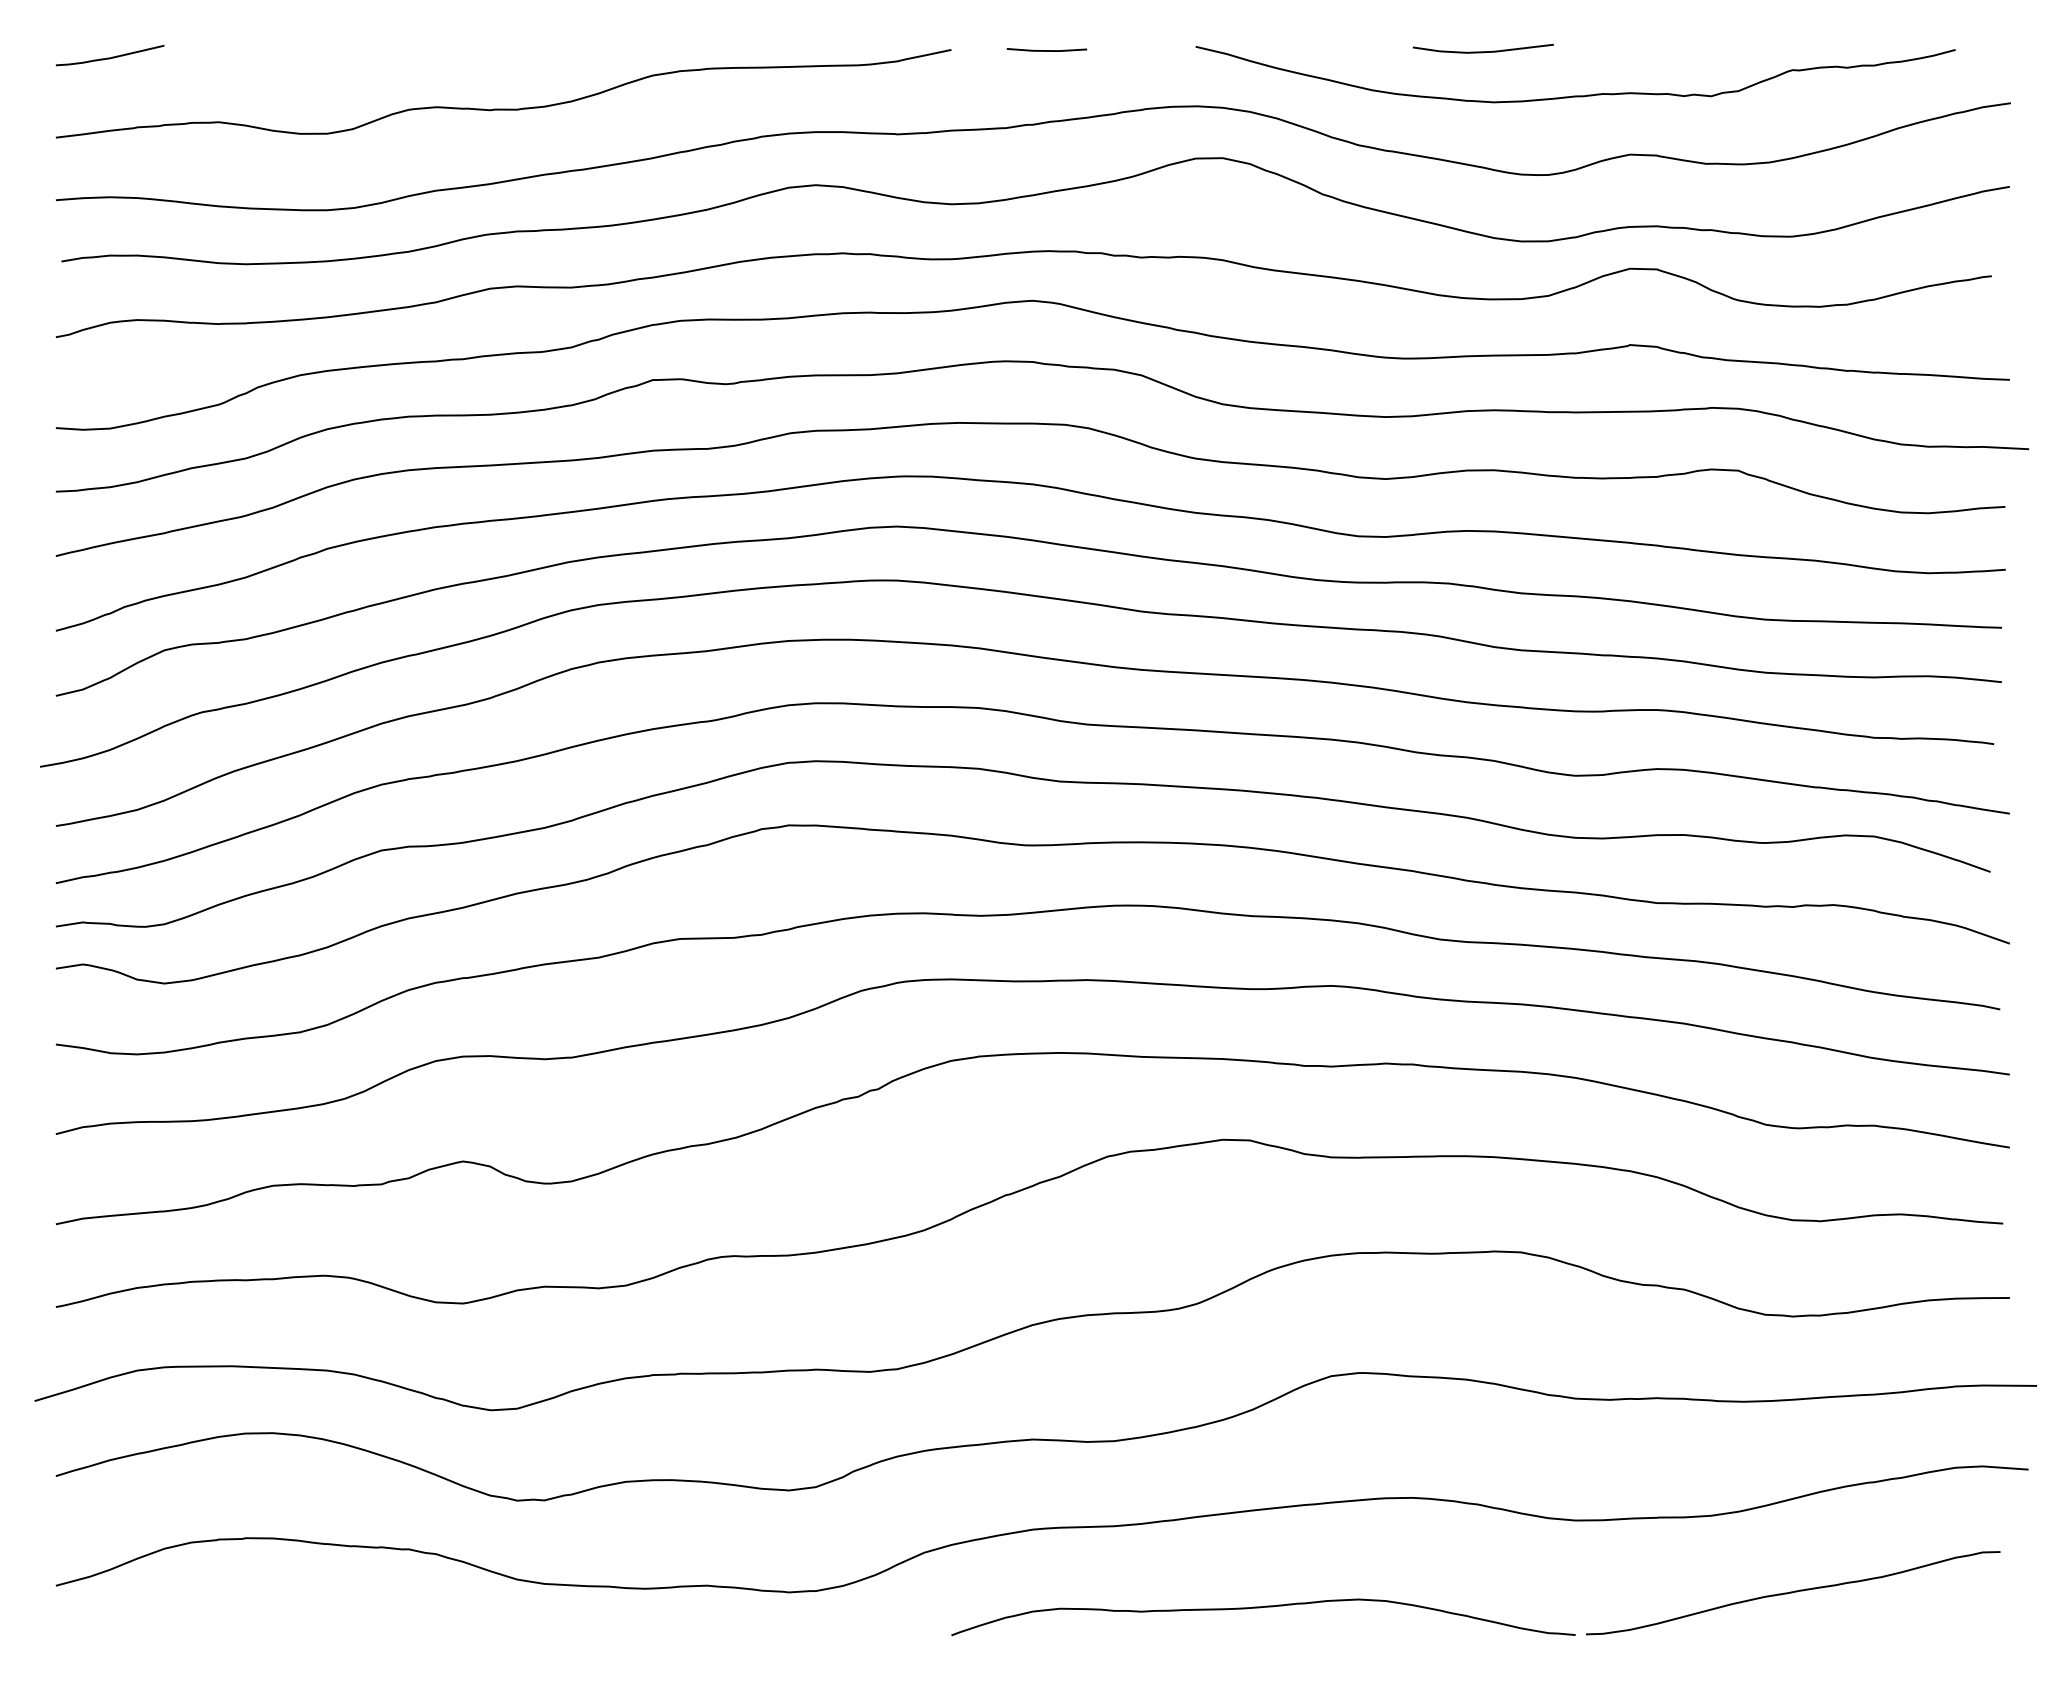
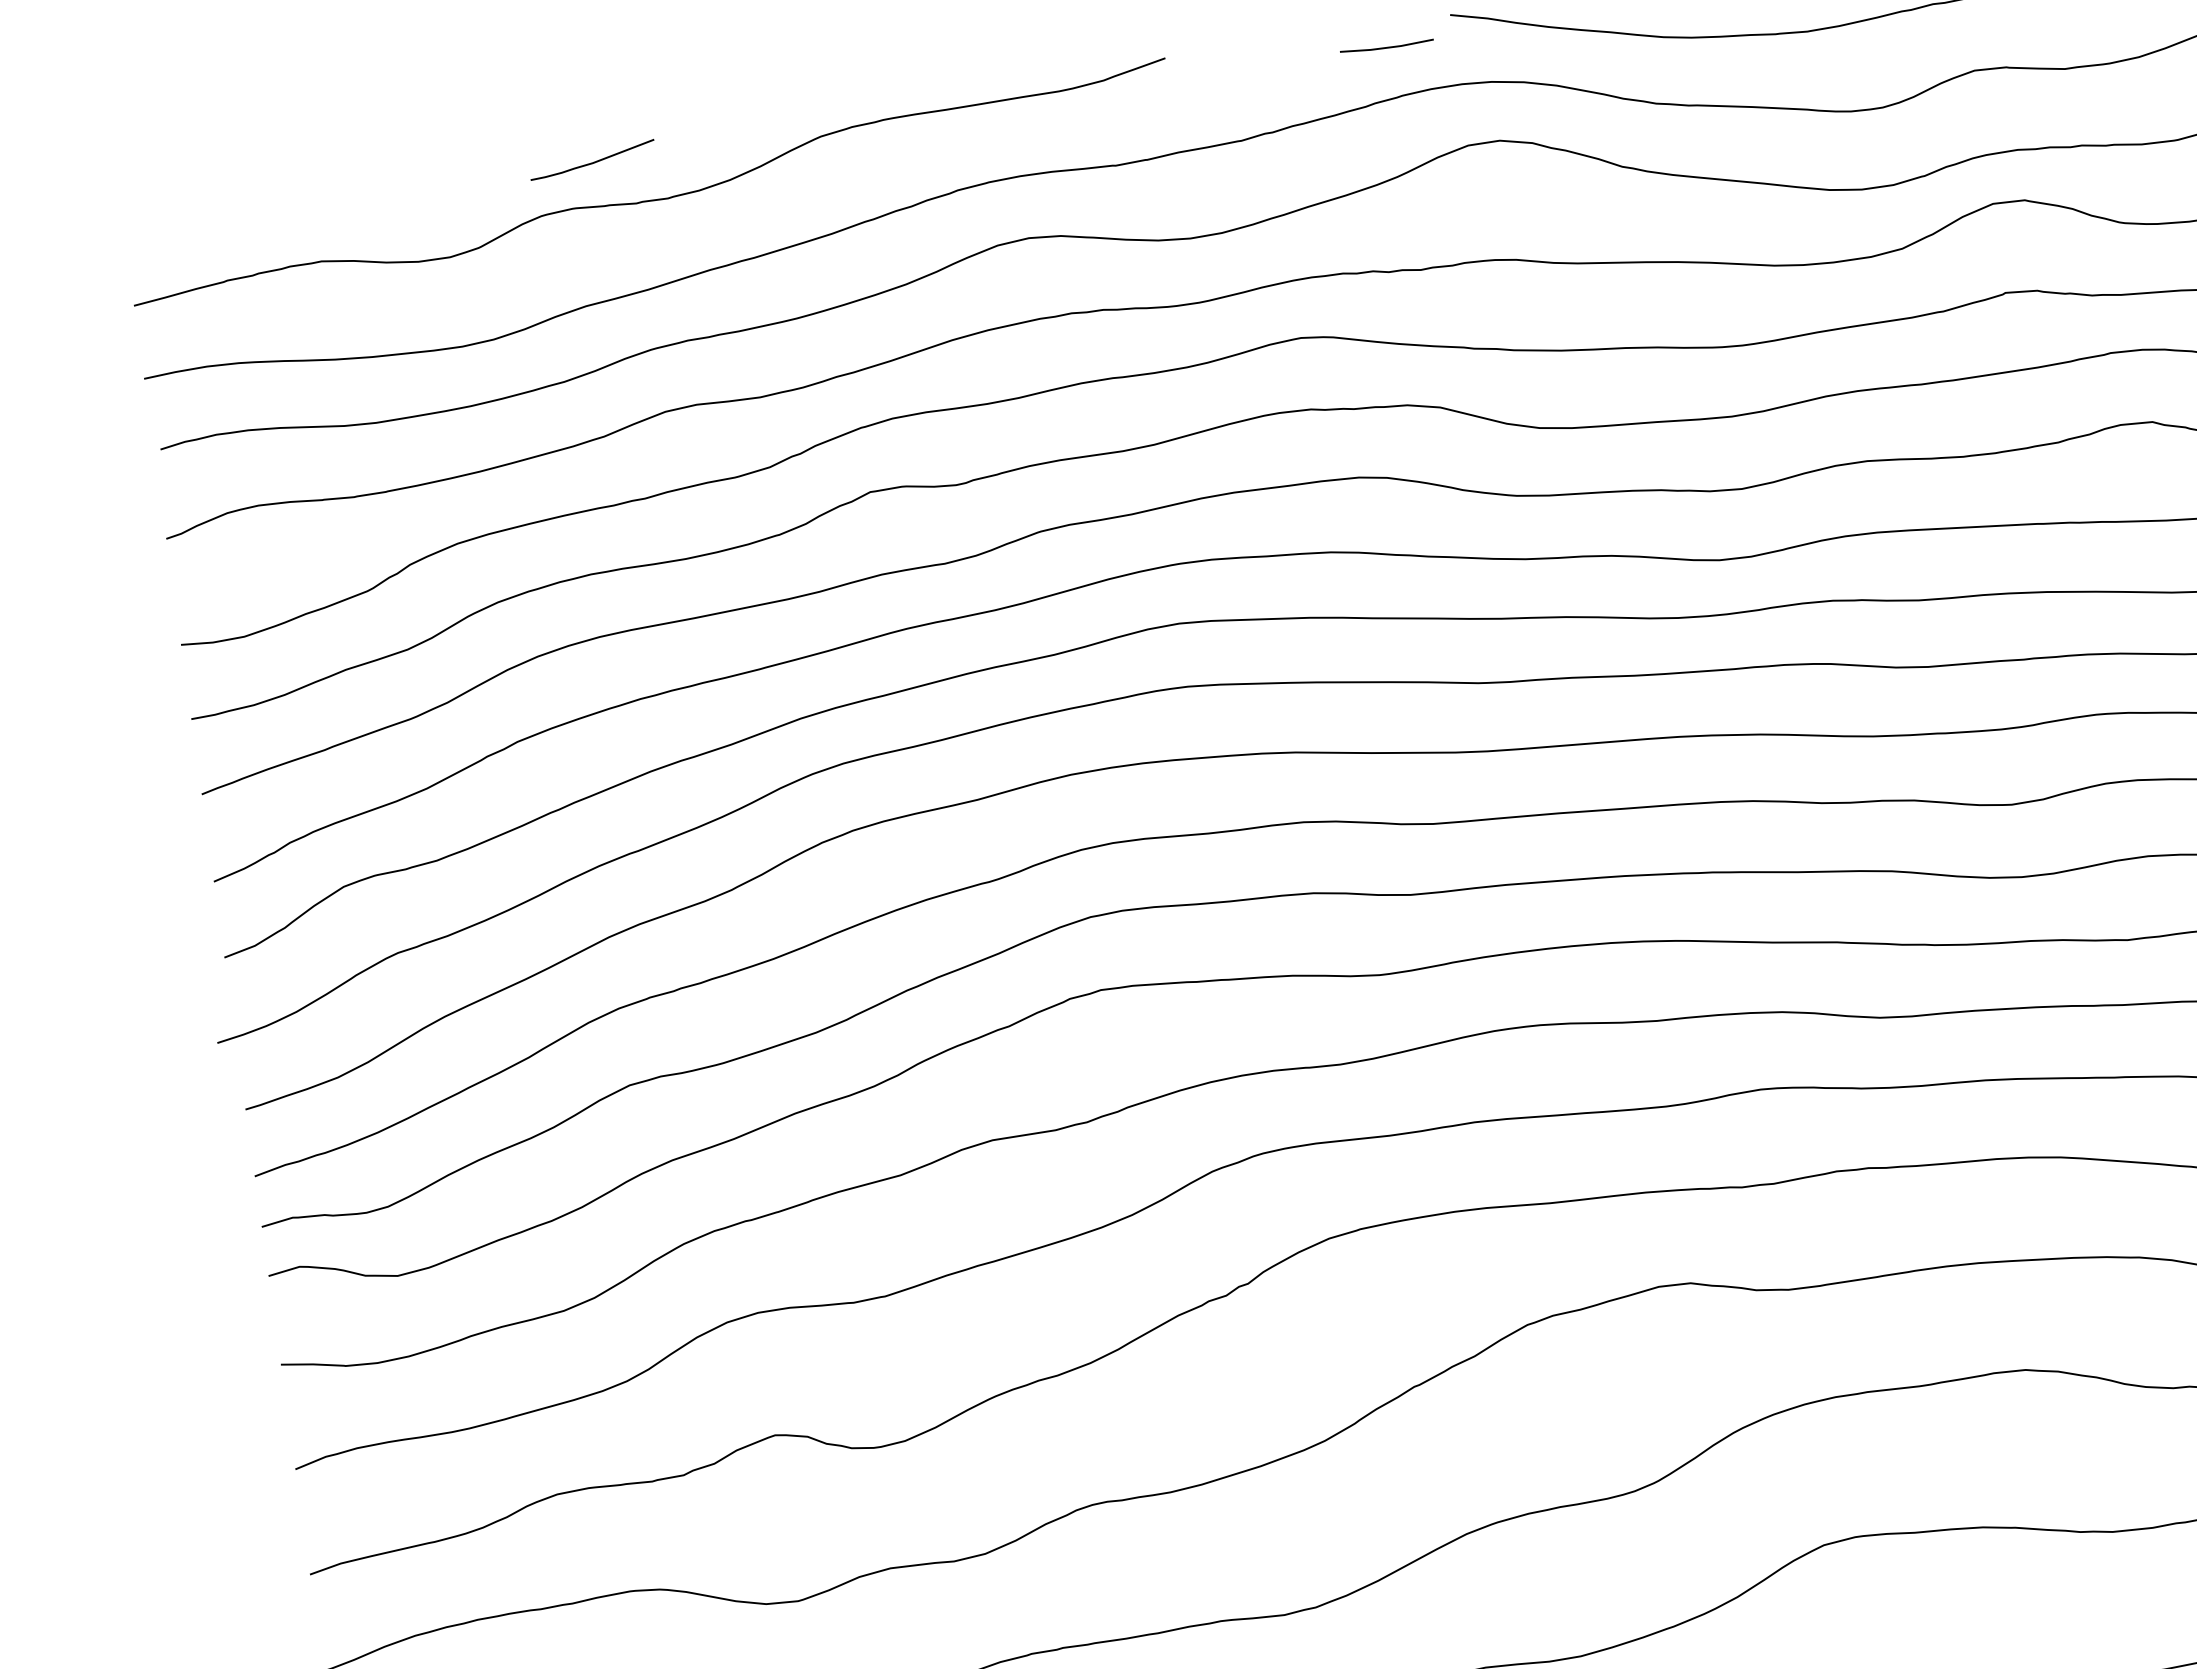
line: (1046, 50) -> (1386, 47), moved
curve: (110, 57) -> (593, 162), moved

